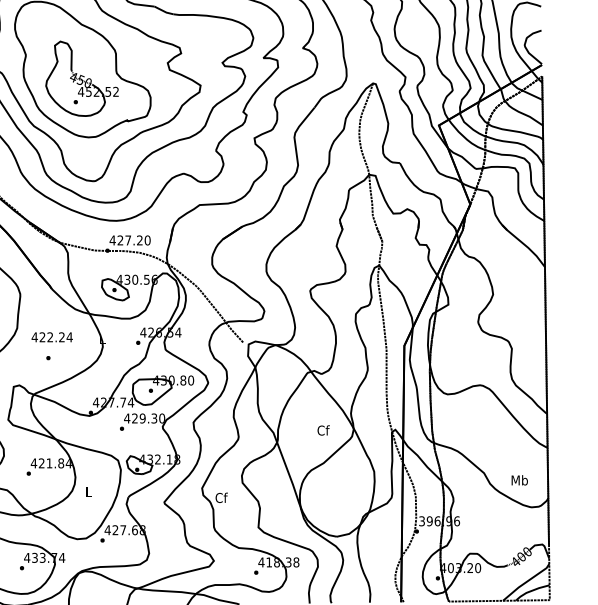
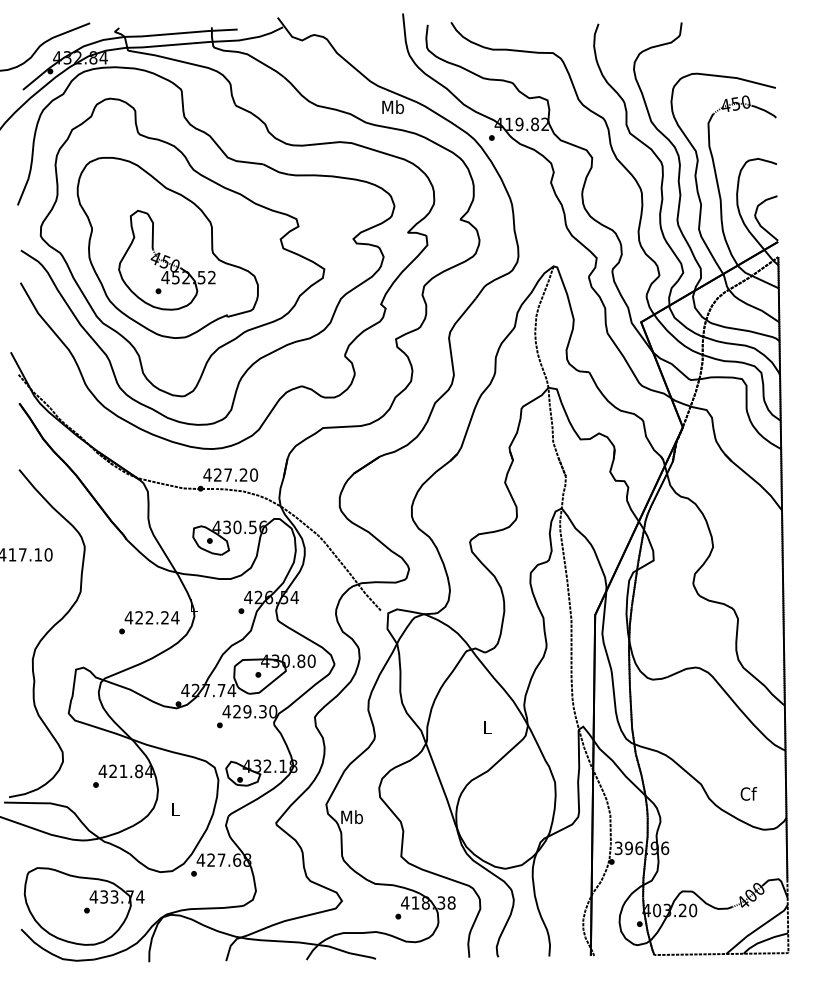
text: (51, 337) -> (151, 617), moved
text: (323, 430) -> (487, 727), Cf -> L
text: (519, 480) -> (748, 793), Mb -> Cf
text: (221, 498) -> (351, 817), Cf -> Mb

